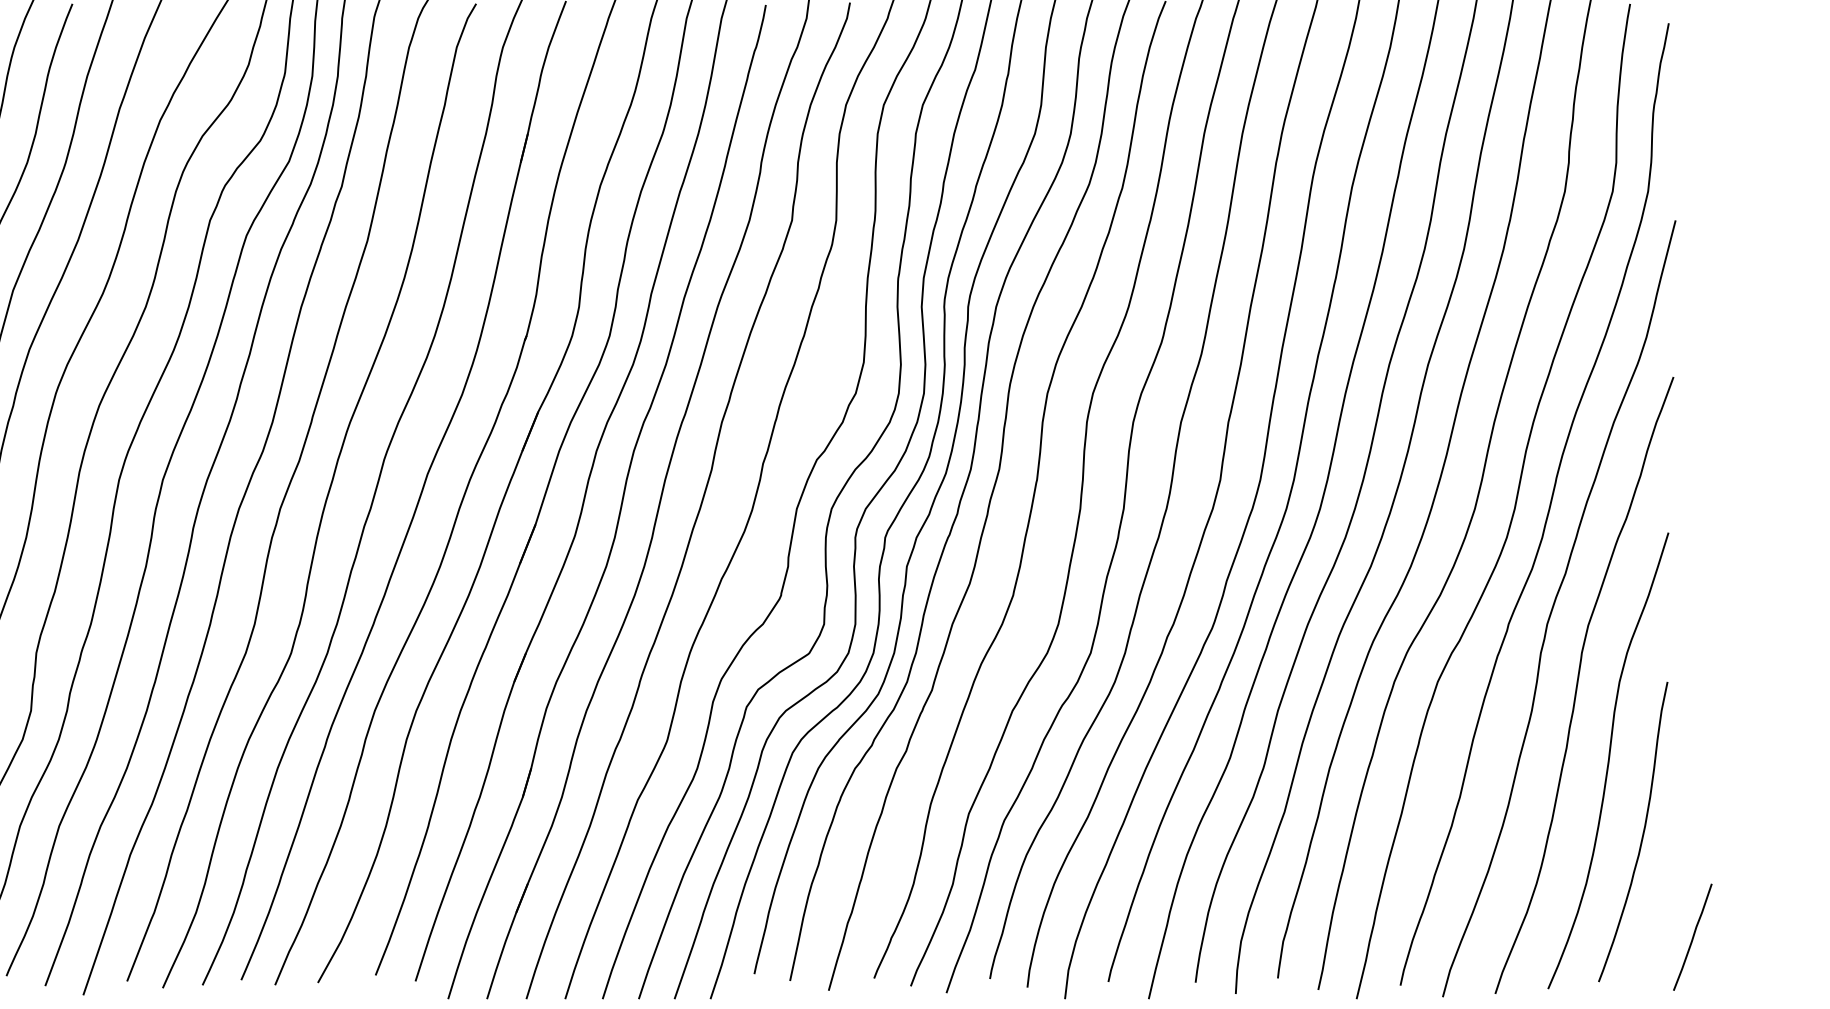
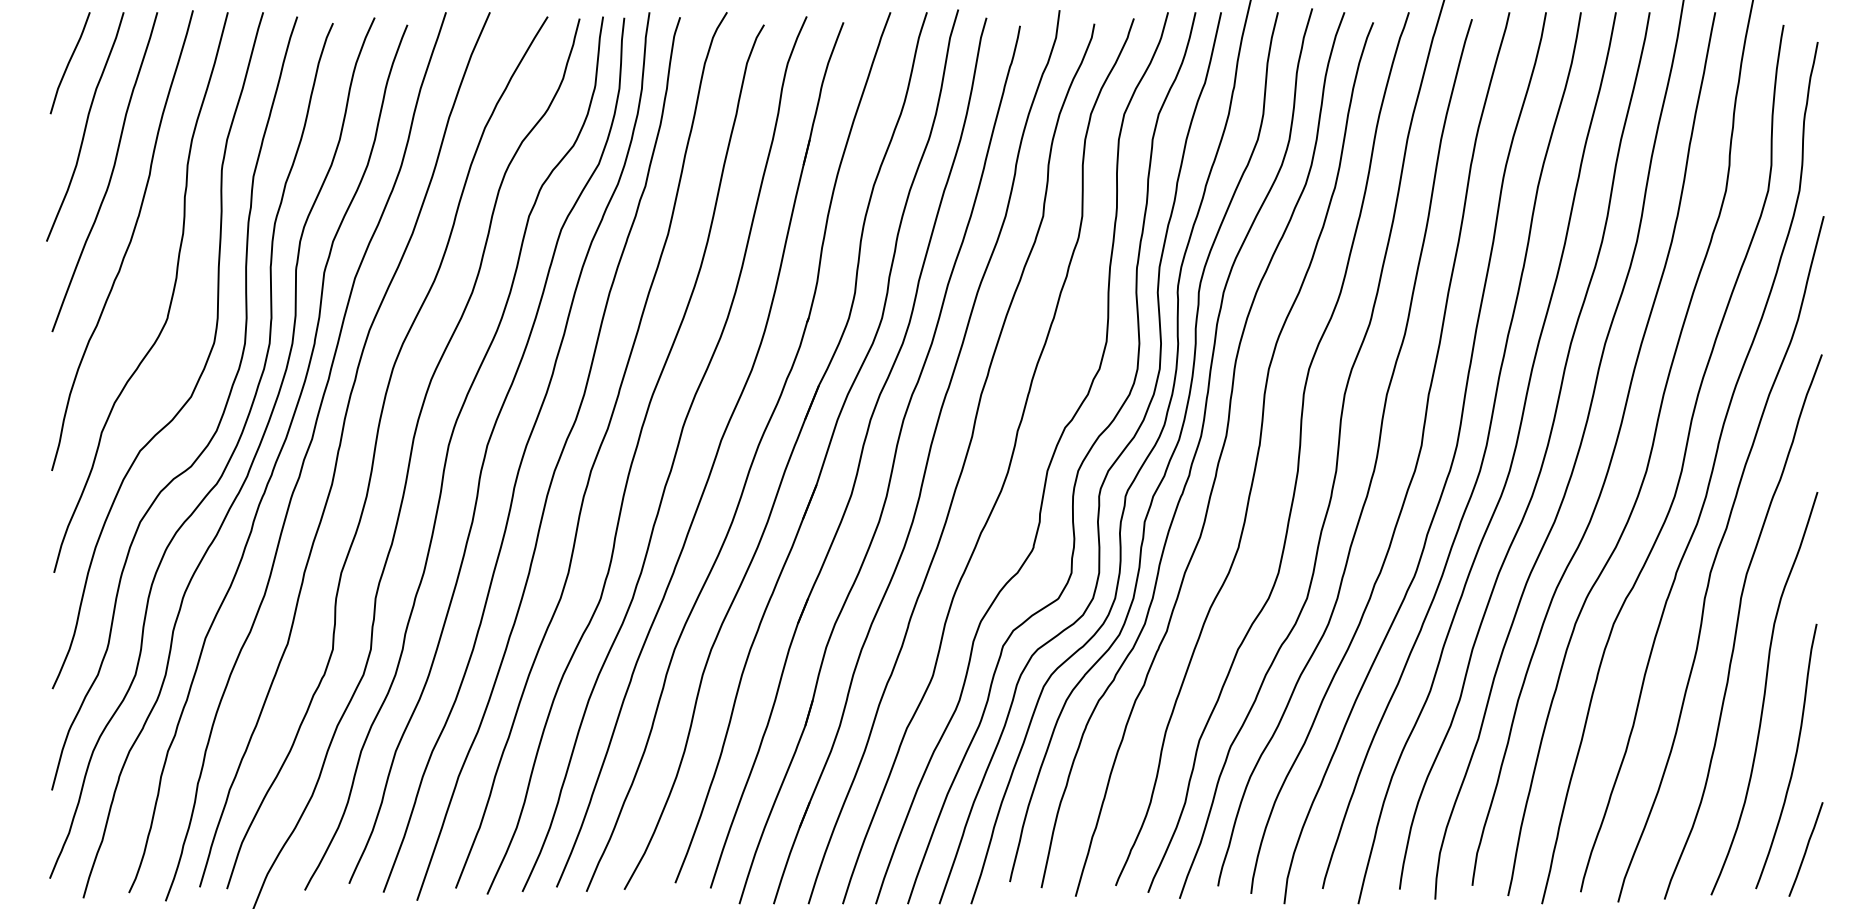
line: (1692, 937) -> (1805, 849), moved

